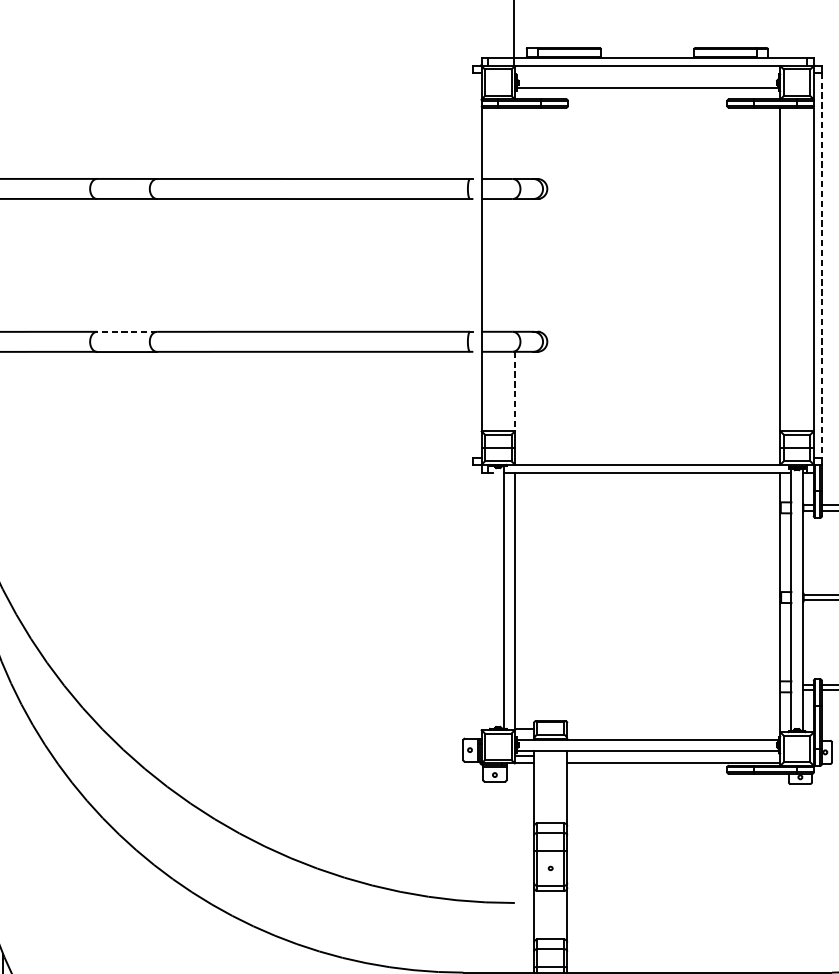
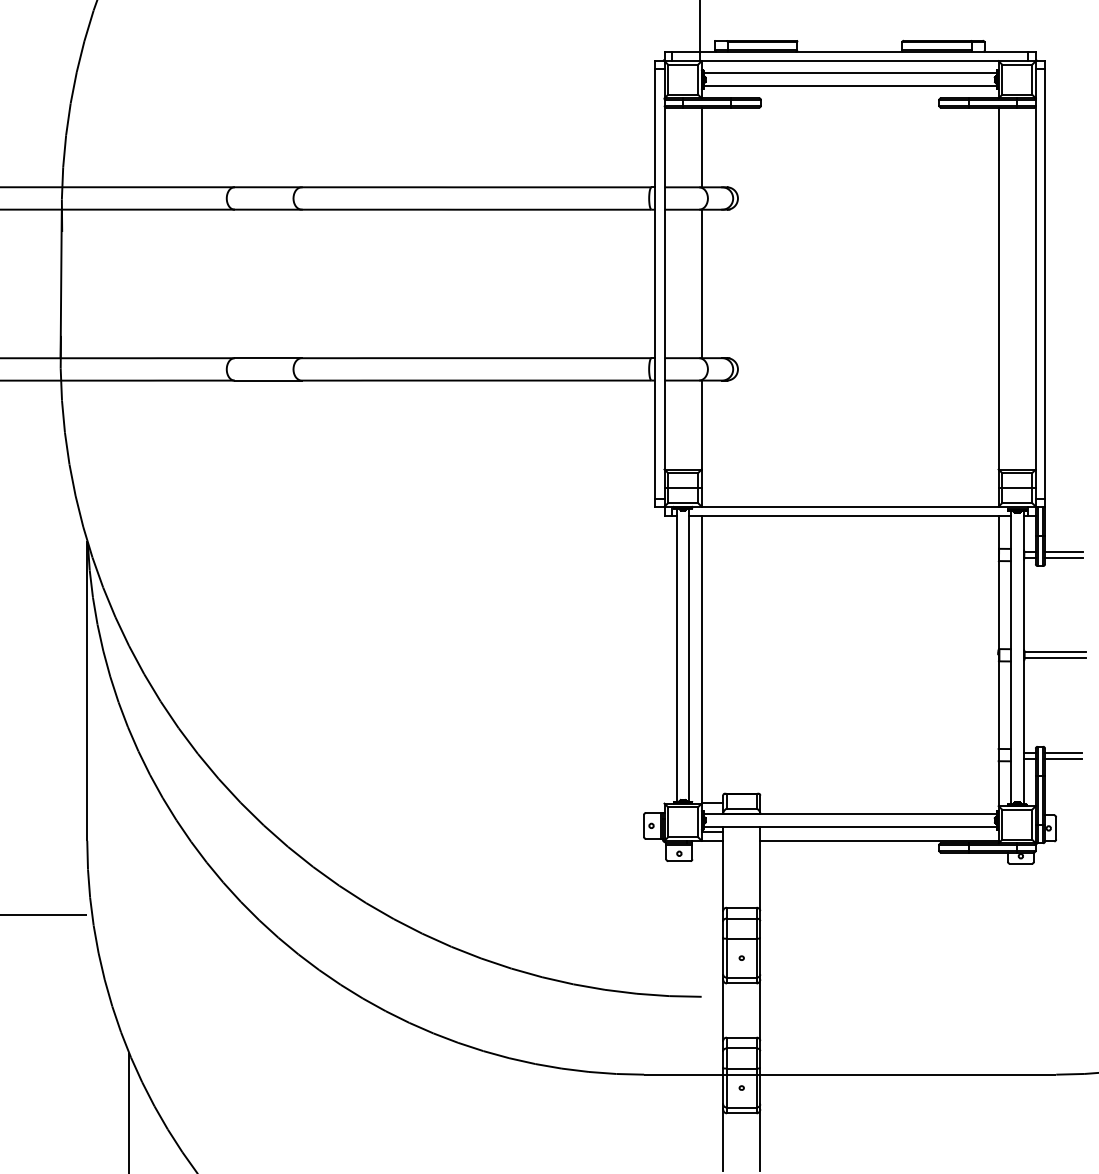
line: (647, 77) -> (849, 73), added
line: (514, 143) -> (701, 147), added
line: (473, 265) -> (655, 283), added
line: (514, 265) -> (701, 283), added
line: (822, 265) -> (1045, 284), dashed -> solid
line: (127, 332) -> (268, 358), dashed -> solid
line: (514, 392) -> (701, 425), dashed -> solid
line: (492, 596) -> (676, 654), added

